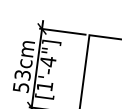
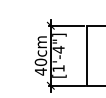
text: (21, 80) -> (40, 66), 53cm -> 40cm

